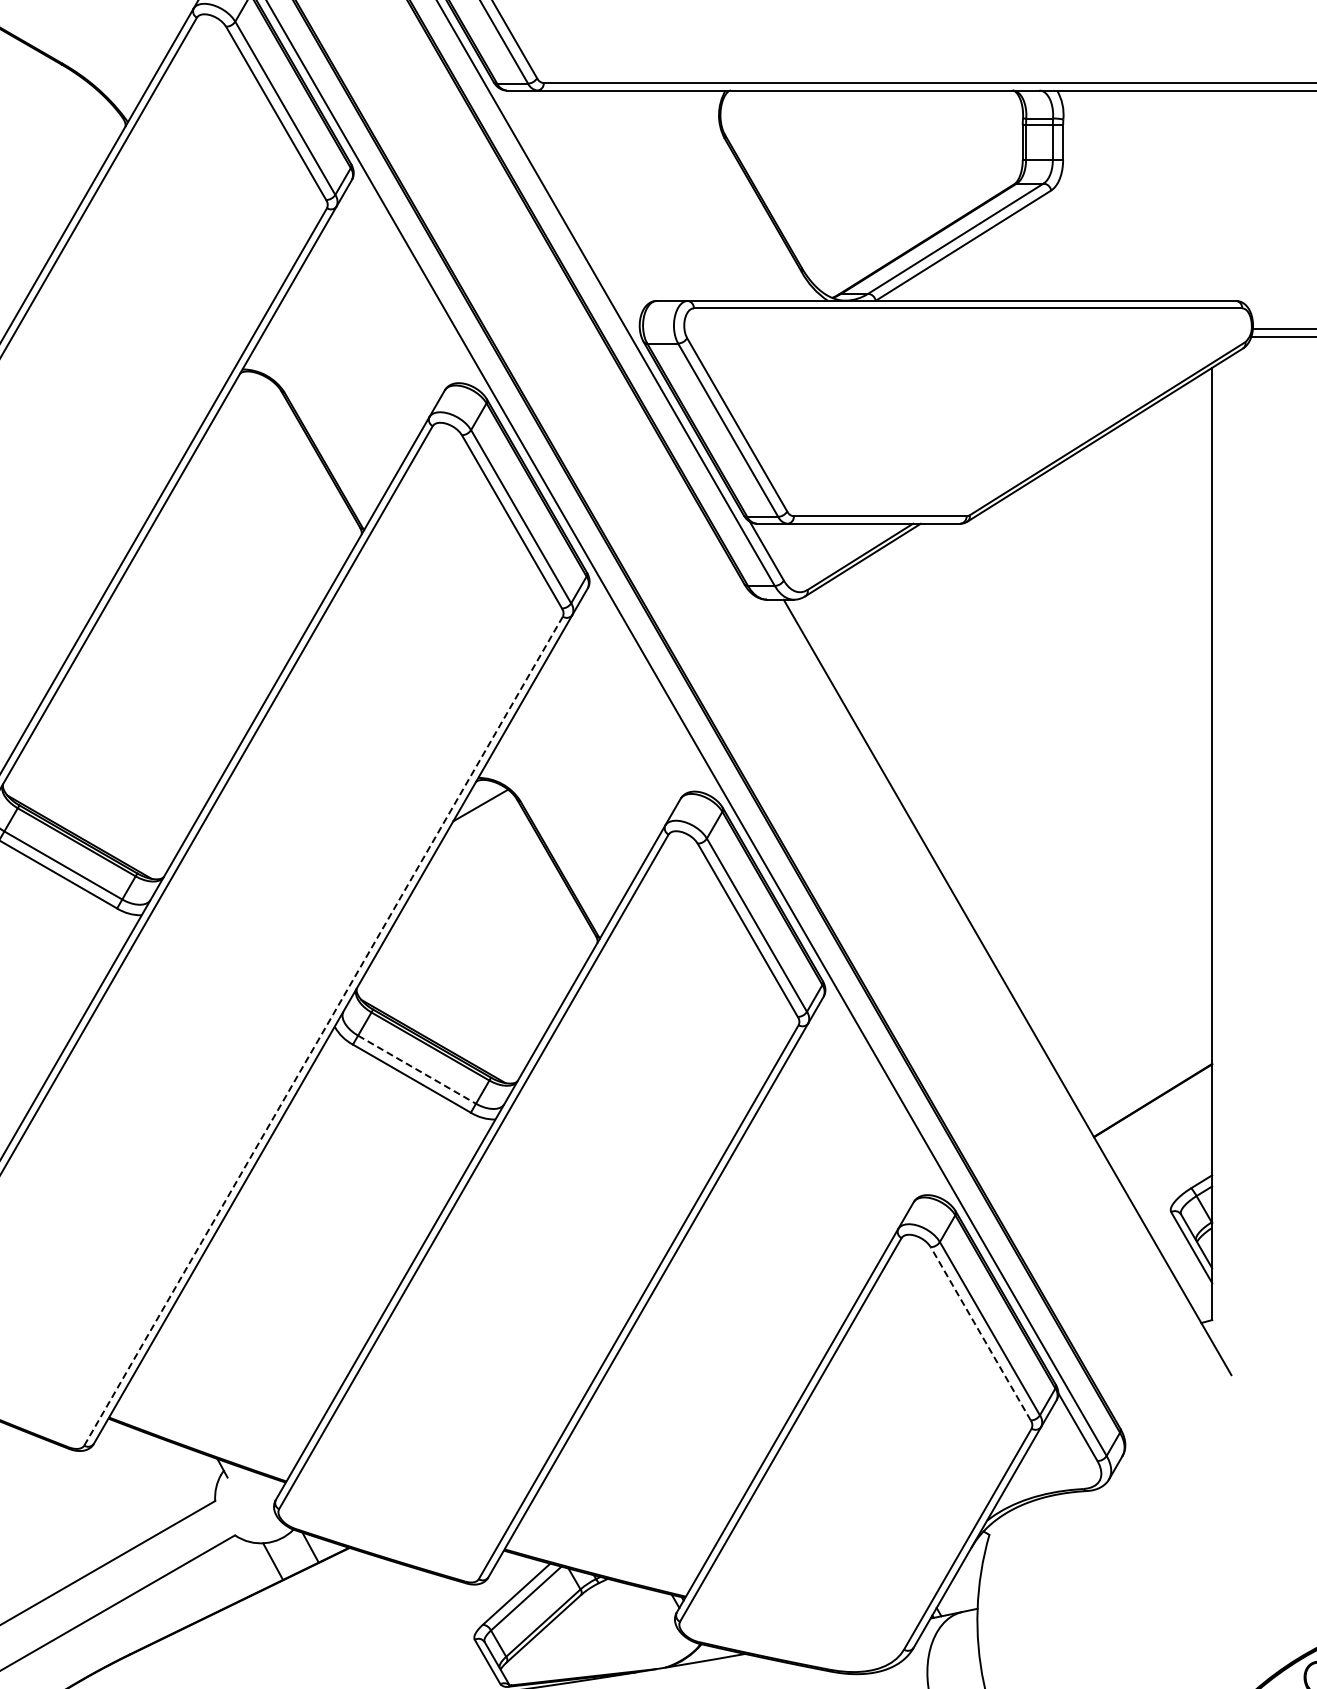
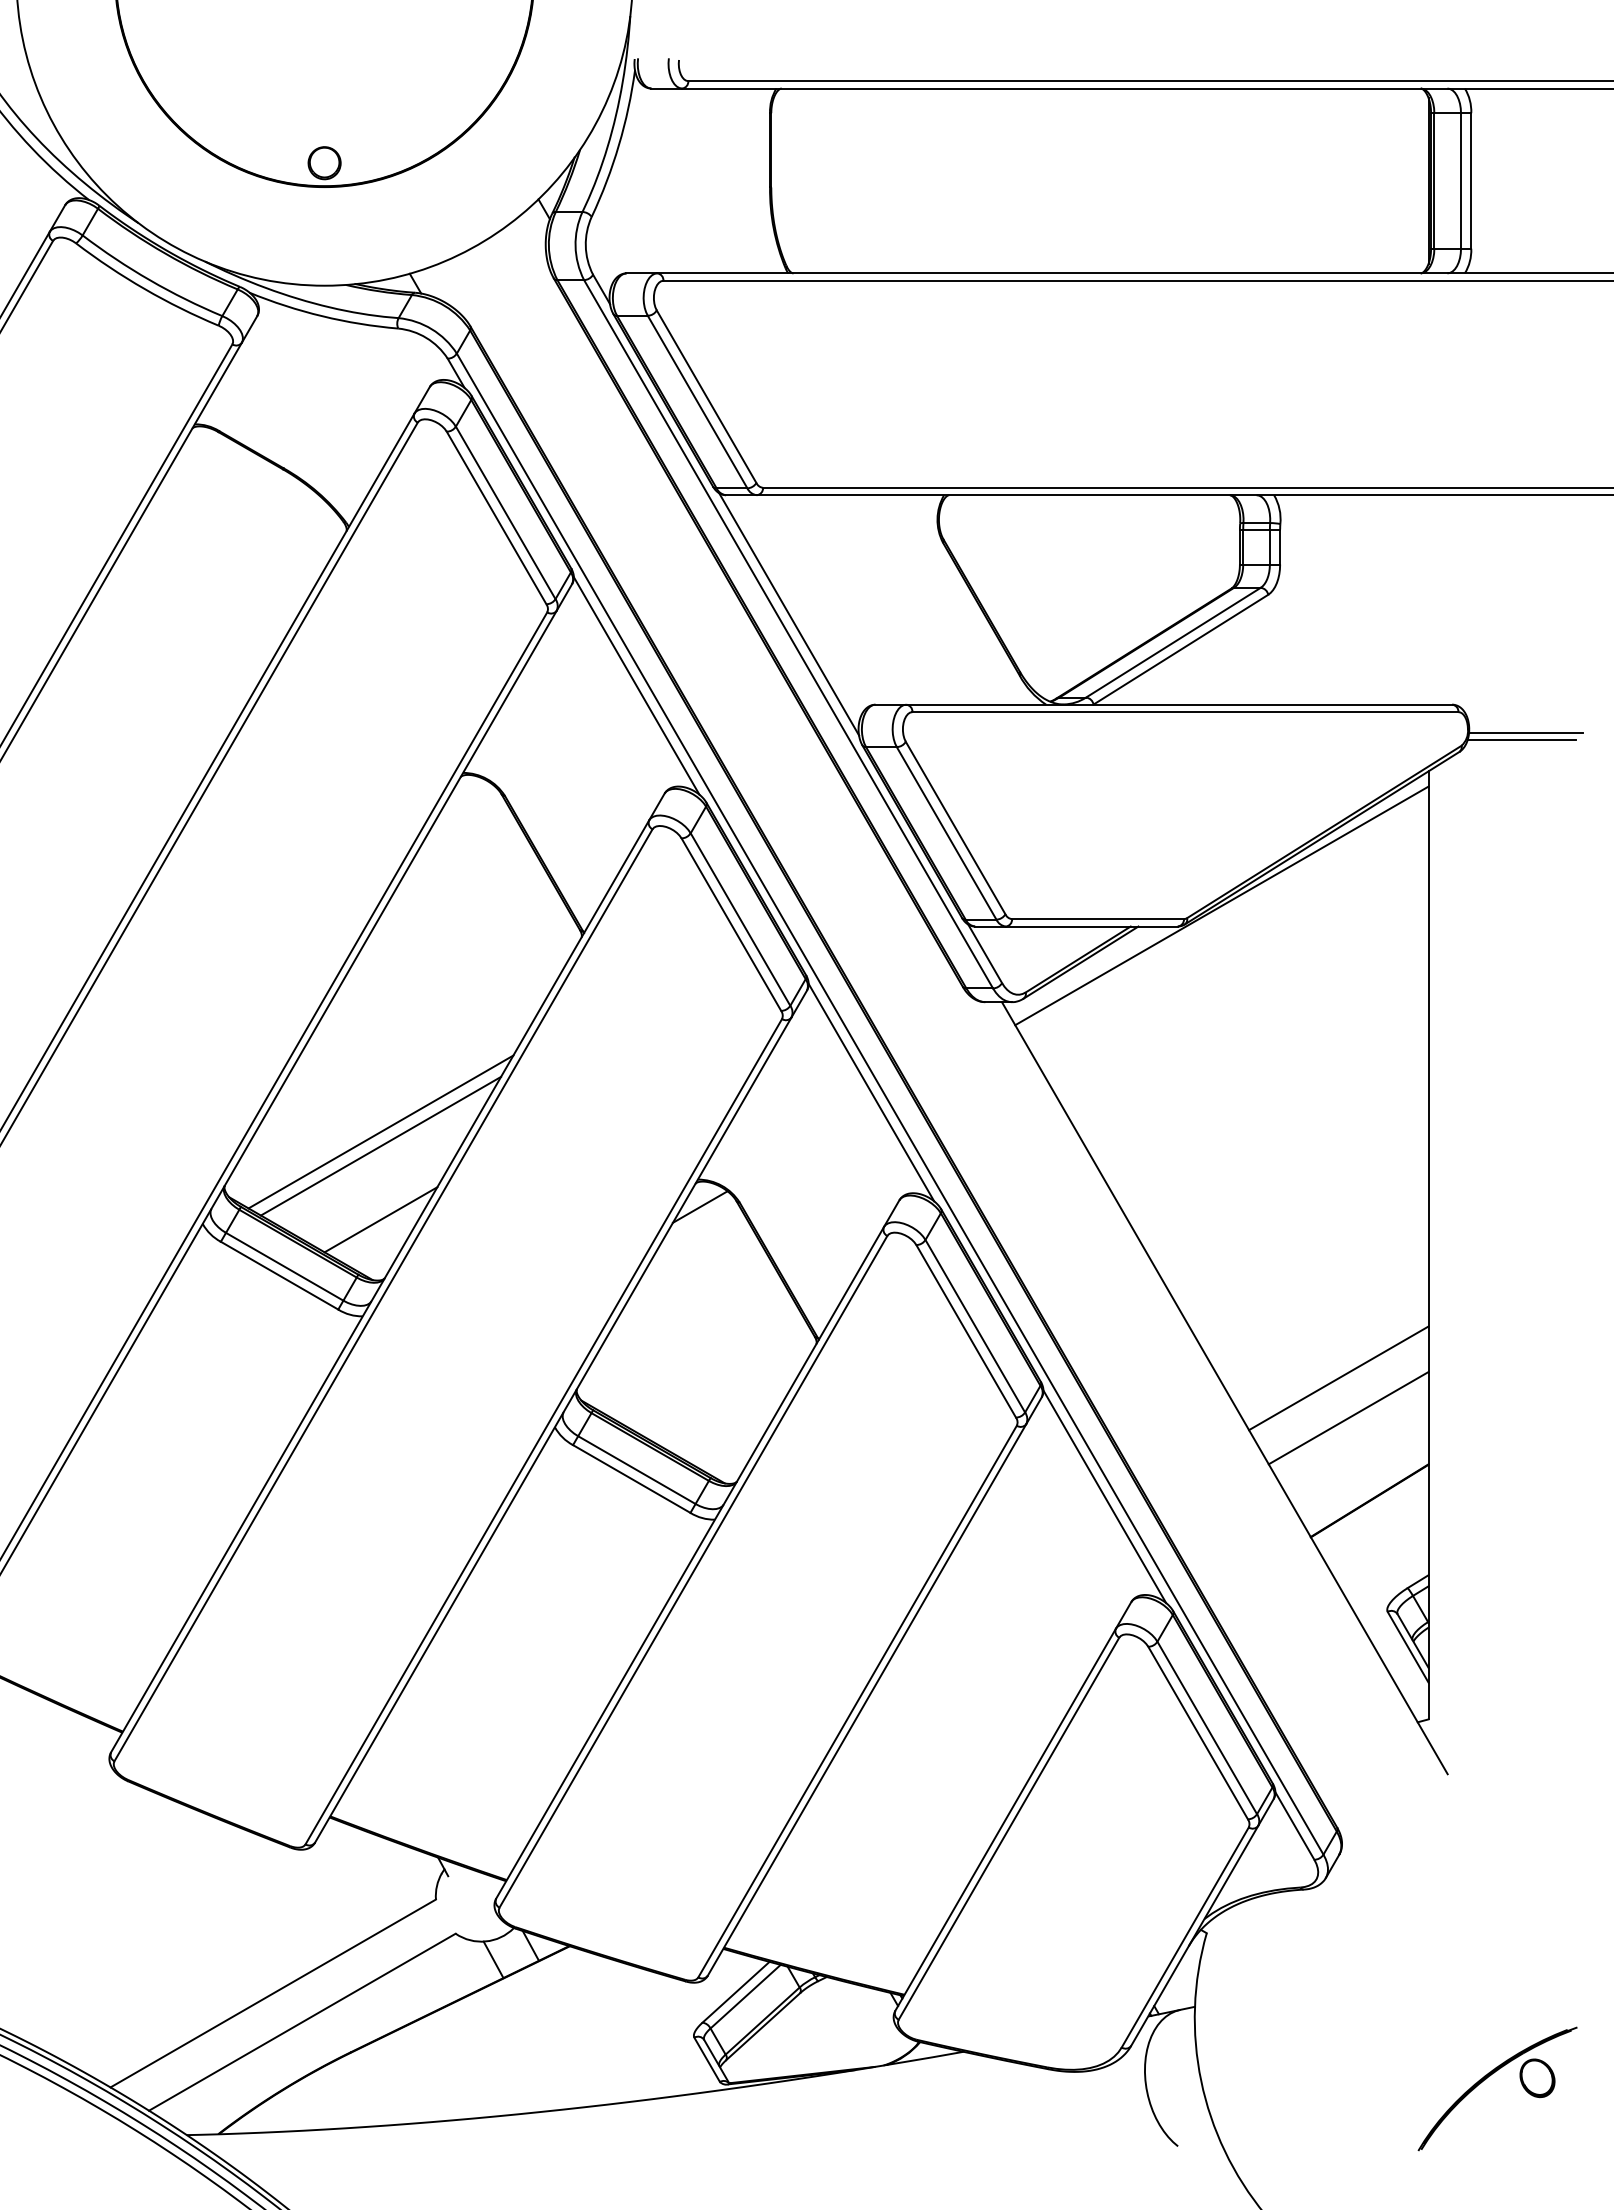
line: (570, 210) -> (789, 614), added
line: (416, 281) -> (636, 685), added
line: (1004, 502) -> (1221, 905), added
line: (652, 690) -> (871, 1092), added
line: (159, 729) -> (380, 1131), added
line: (159, 743) -> (380, 1145), added
line: (159, 818) -> (380, 1219), added
line: (1121, 977) -> (1338, 1378), added
line: (1131, 1017) -> (1348, 1418), added
line: (324, 1030) -> (544, 1431), dashed -> solid
line: (416, 1070) -> (636, 1470), dashed -> solid
line: (886, 1096) -> (1104, 1496), added
line: (981, 1334) -> (1198, 1733), dashed -> solid

